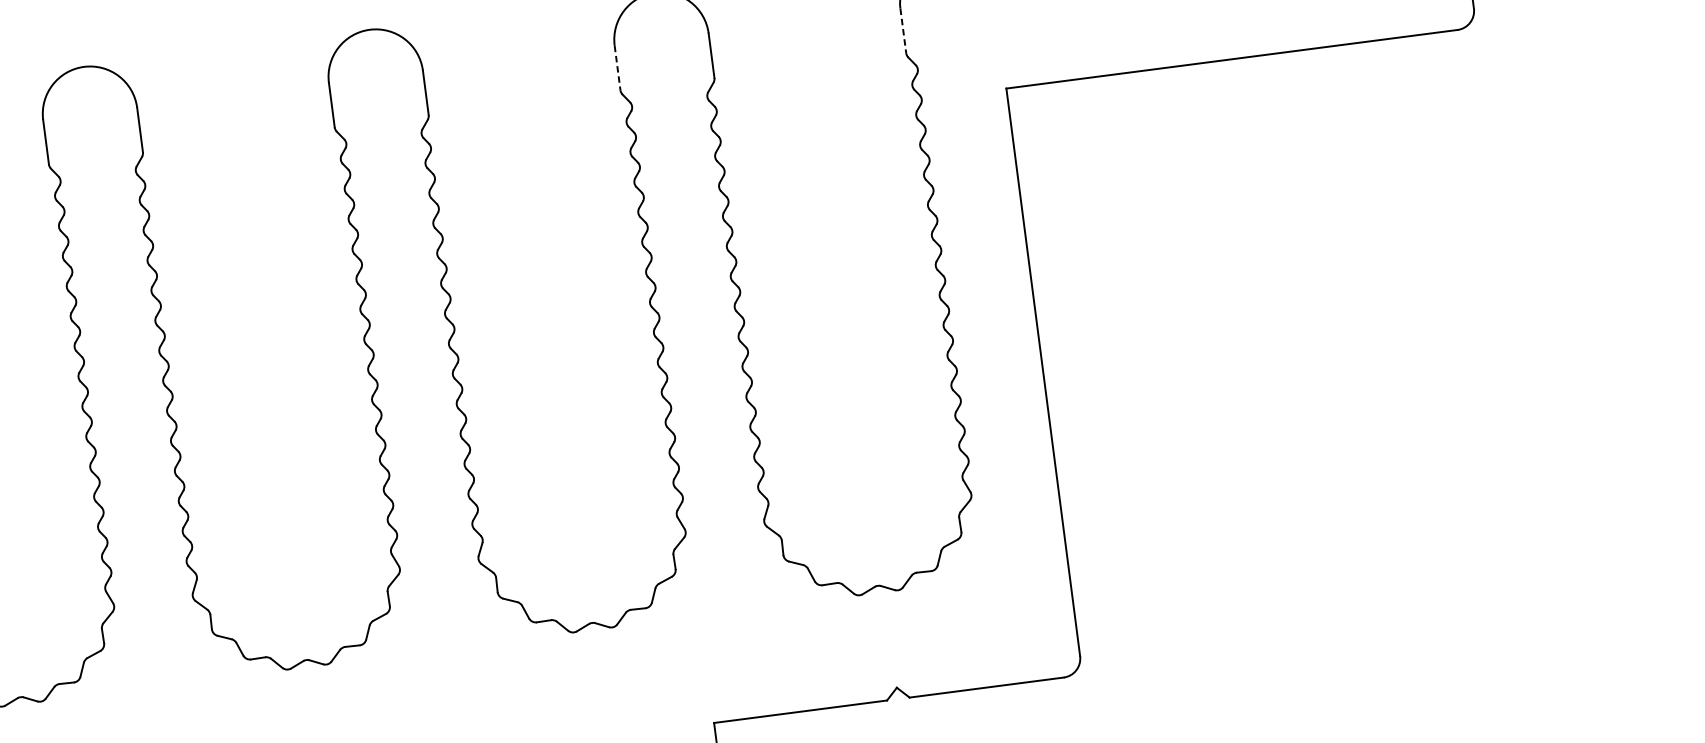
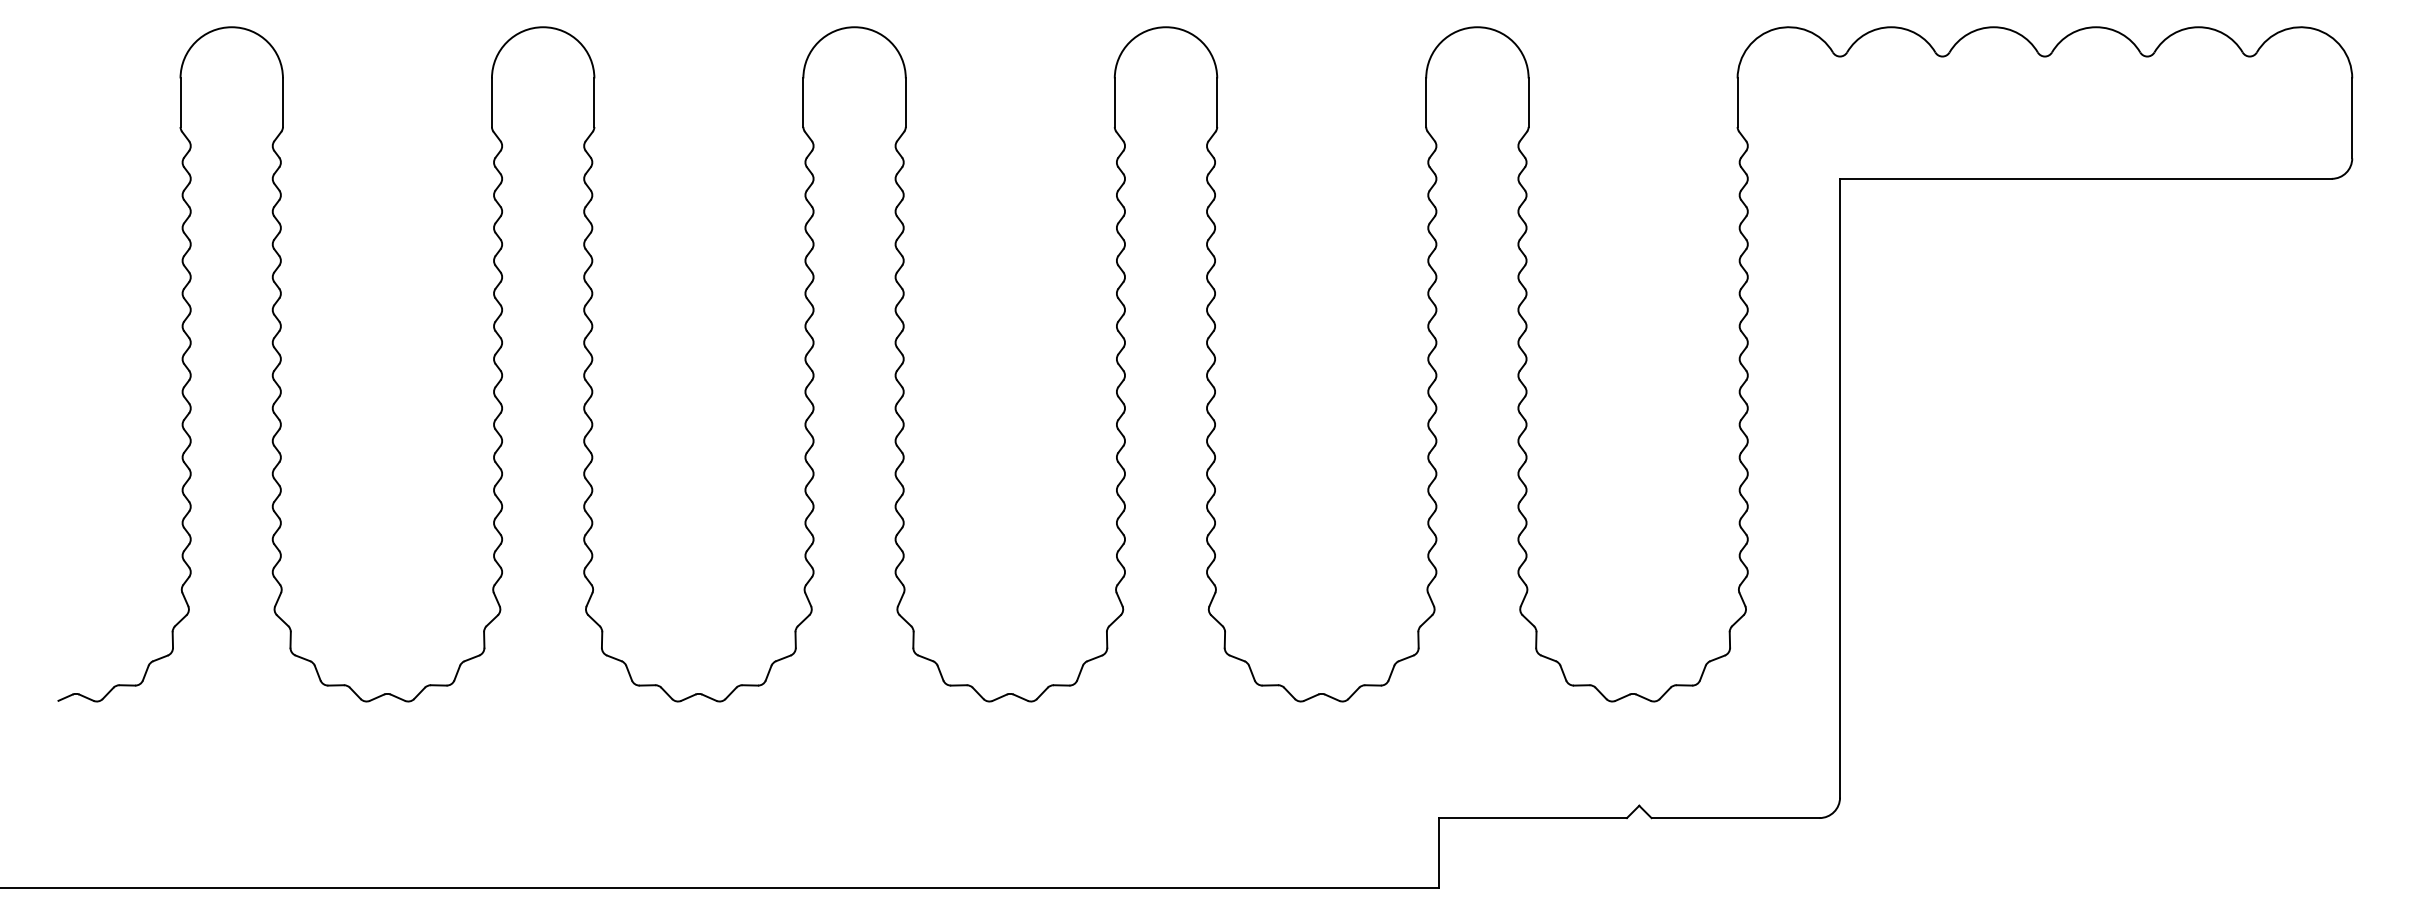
line: (903, 31) -> (1737, 103), dashed -> solid
line: (617, 68) -> (1426, 103), dashed -> solid

